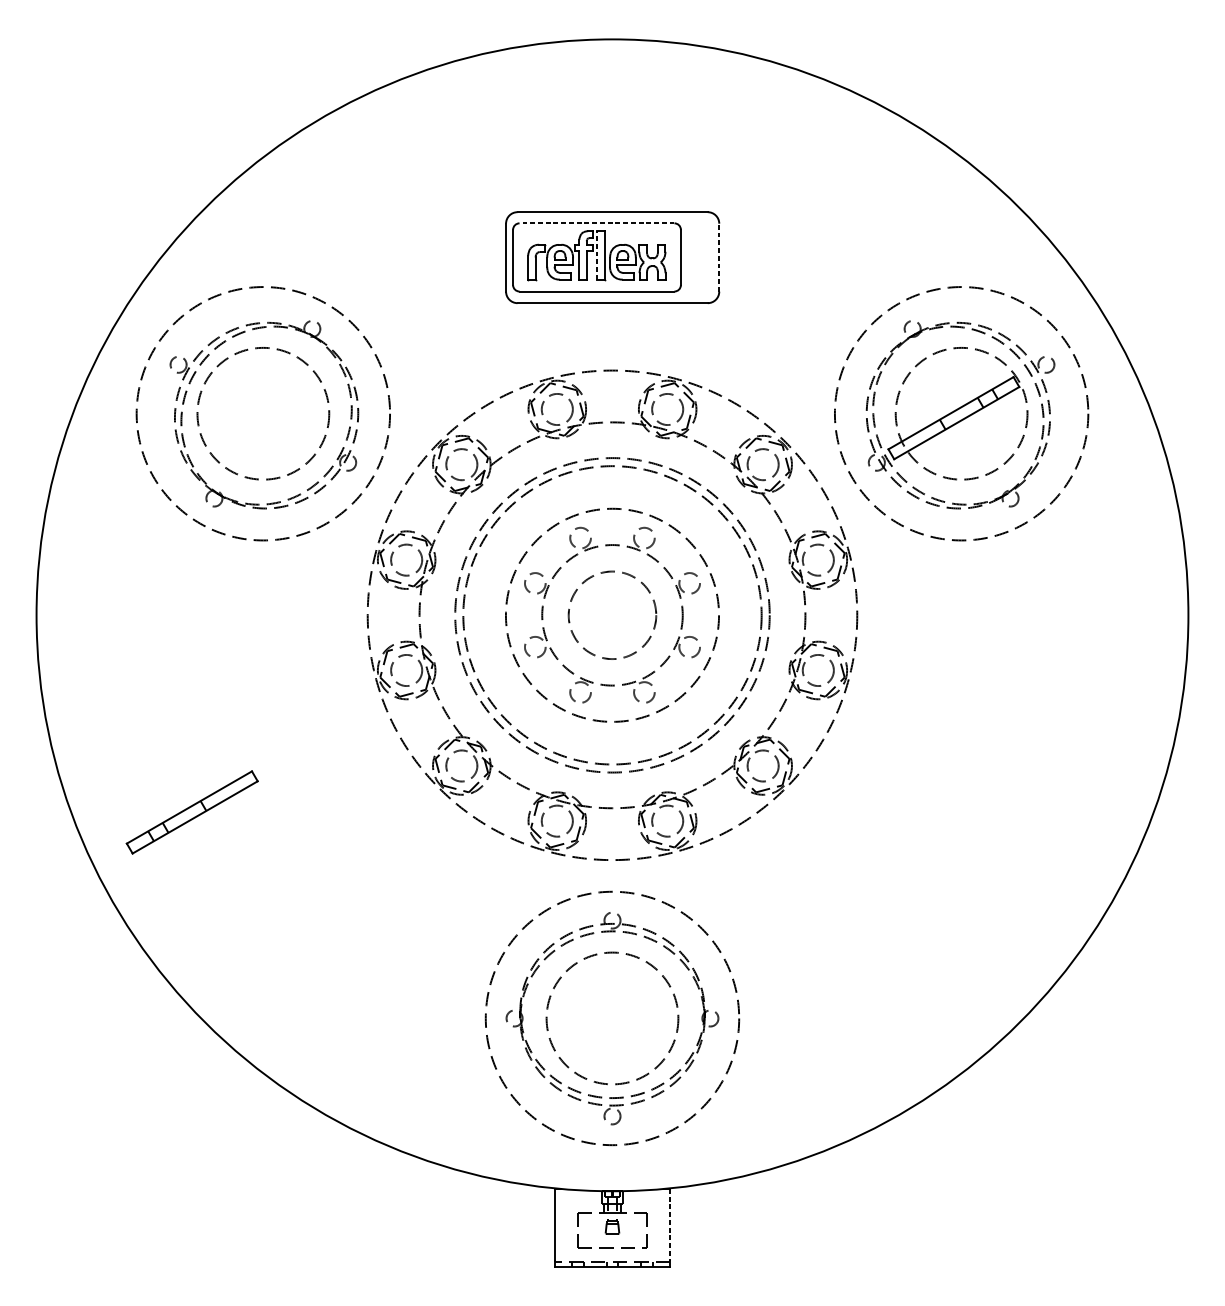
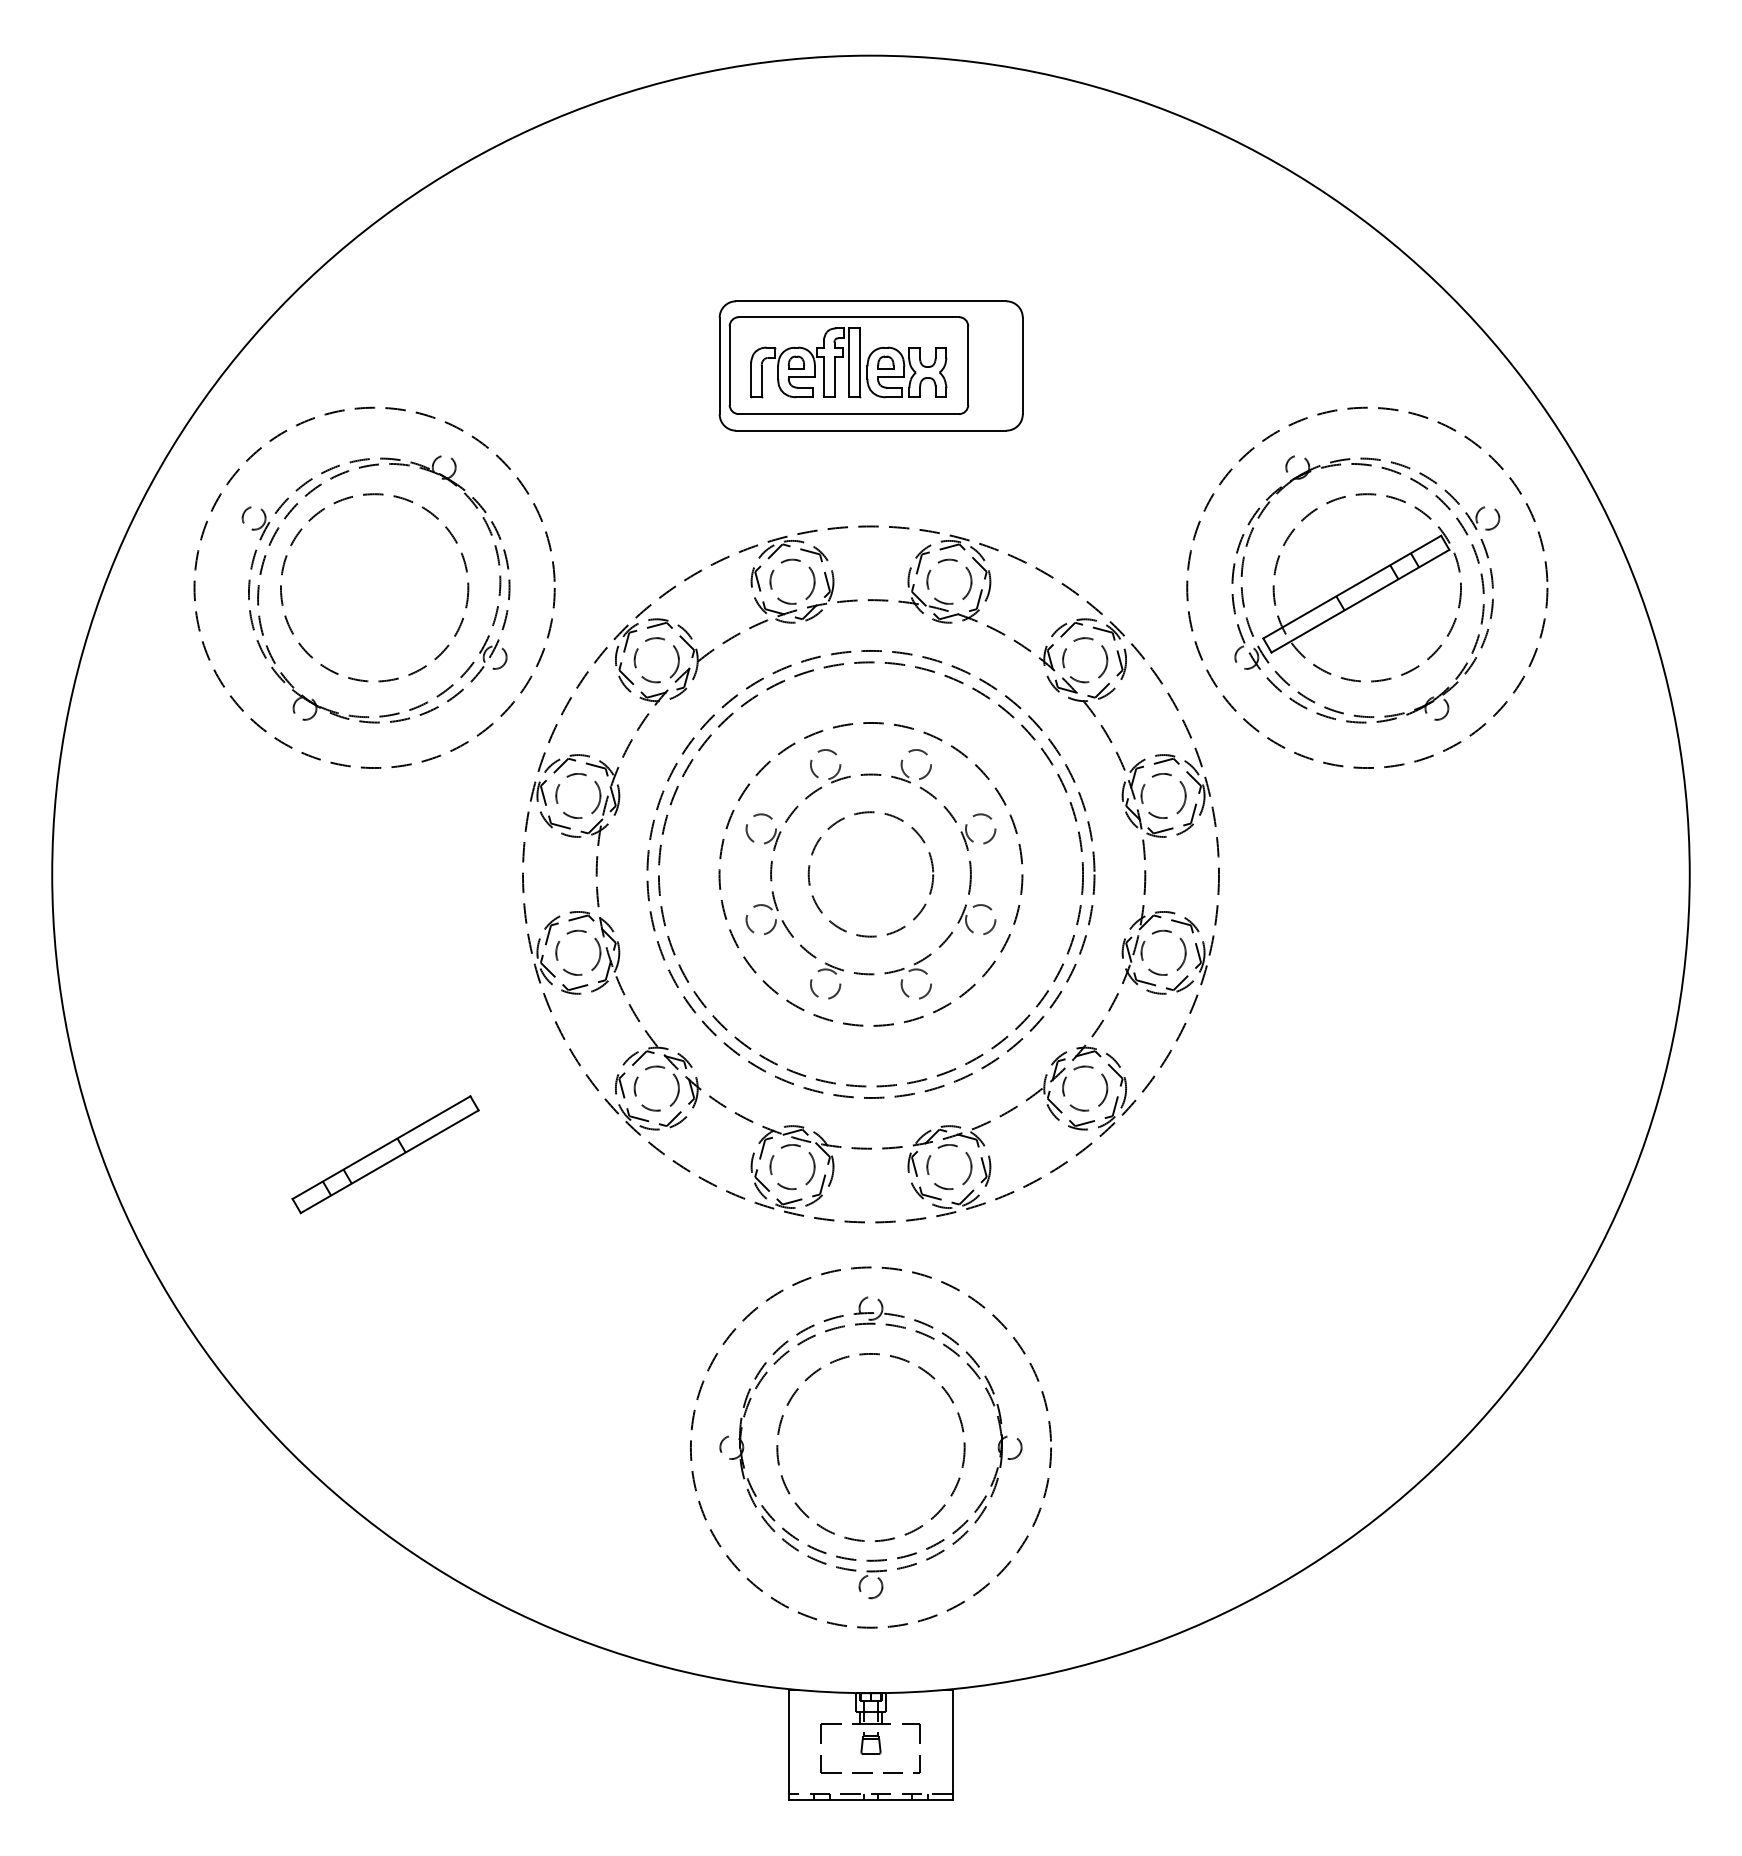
line: (596, 223) -> (848, 317), dashed -> solid
line: (597, 255) -> (849, 362), dashed -> solid
line: (719, 257) -> (1022, 365), dashed -> solid
part: (192, 812) -> (385, 1154), moved
line: (669, 1225) -> (952, 1741), dashed -> solid

